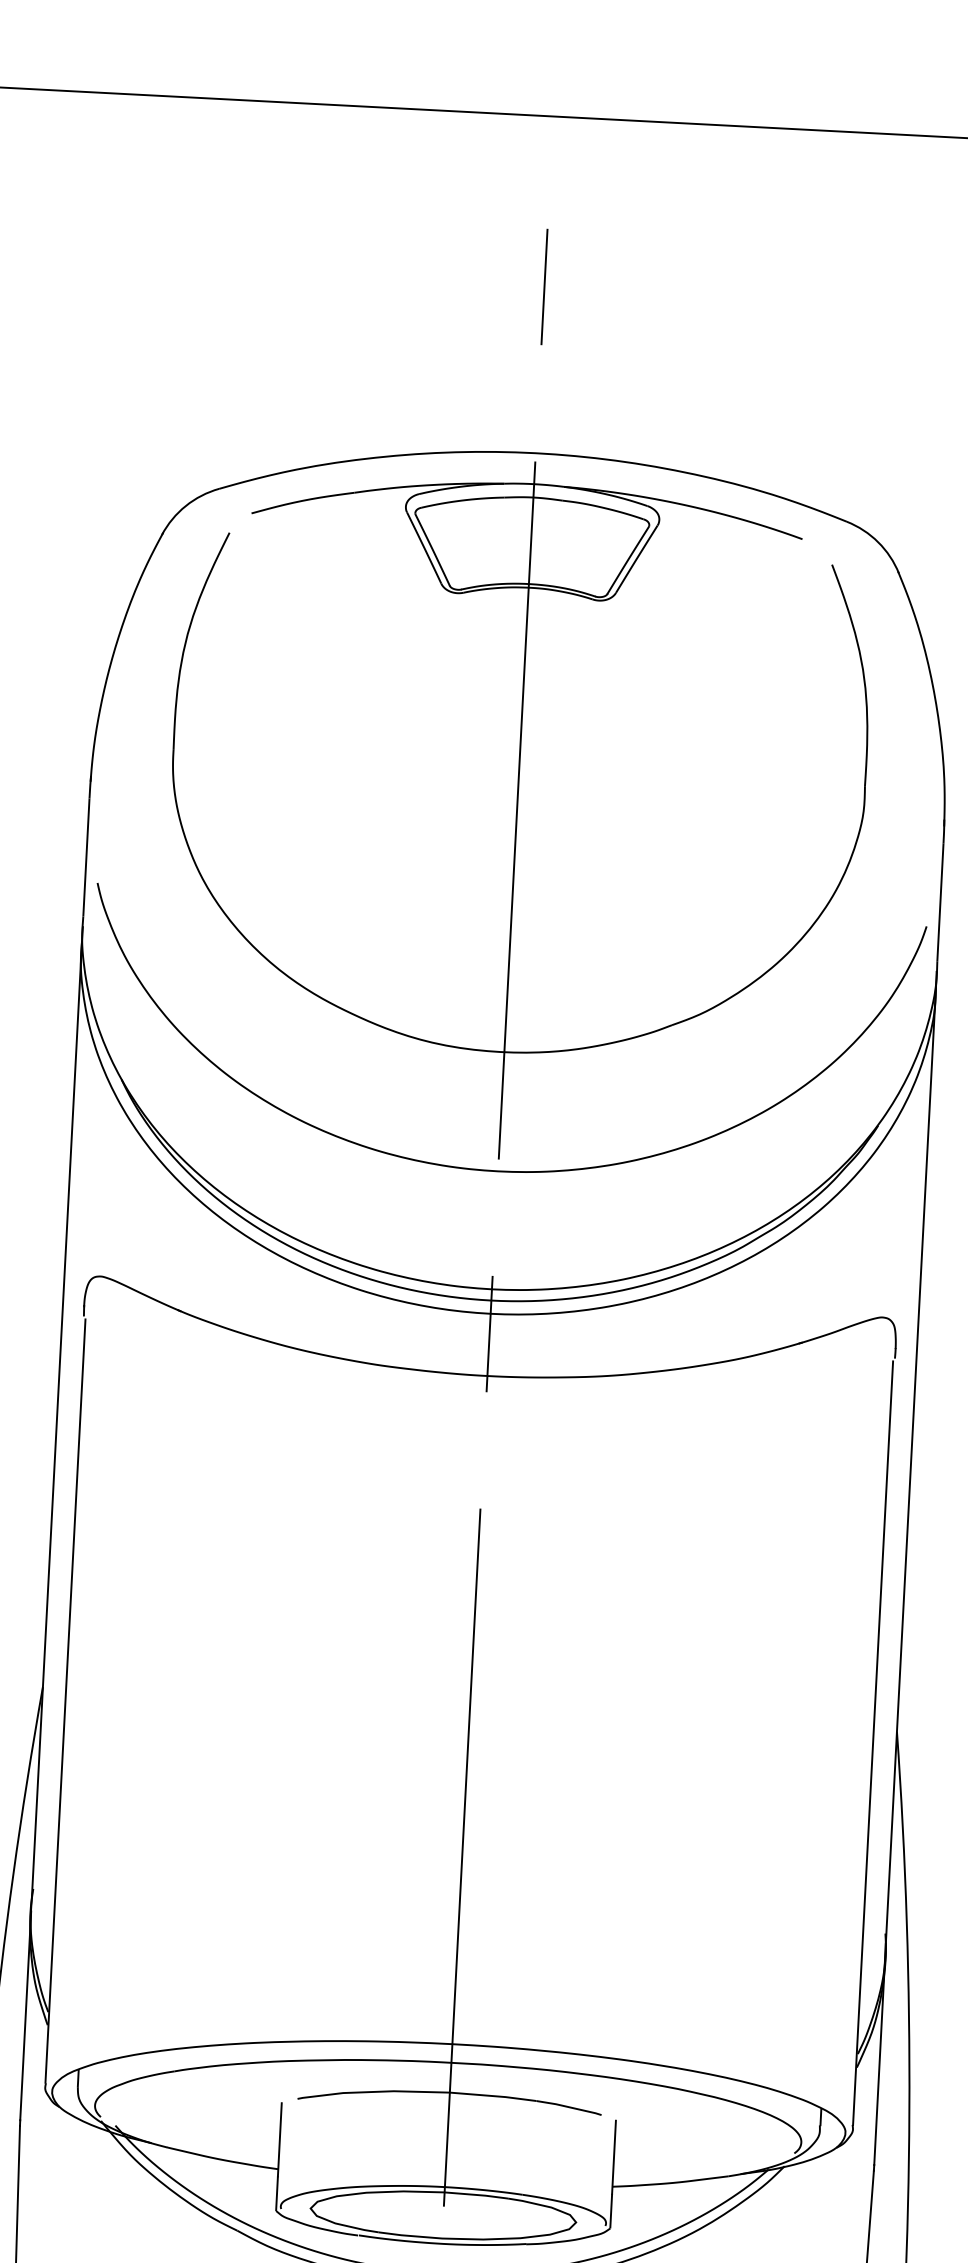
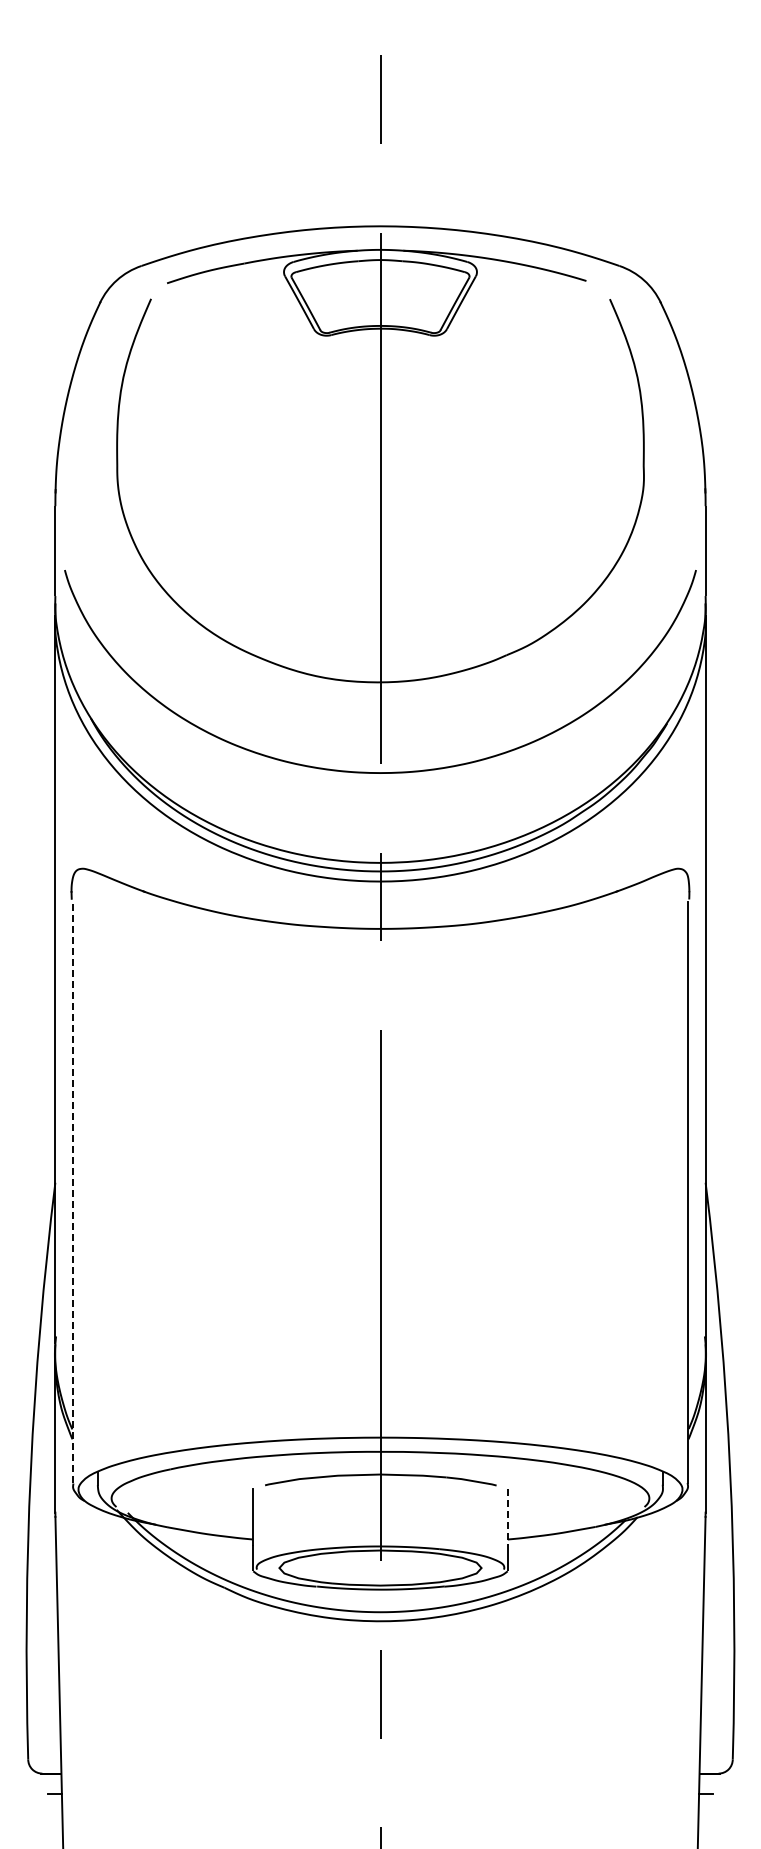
line: (66, 1701) -> (73, 1192), solid -> dashed
line: (613, 2157) -> (507, 1517), solid -> dashed

